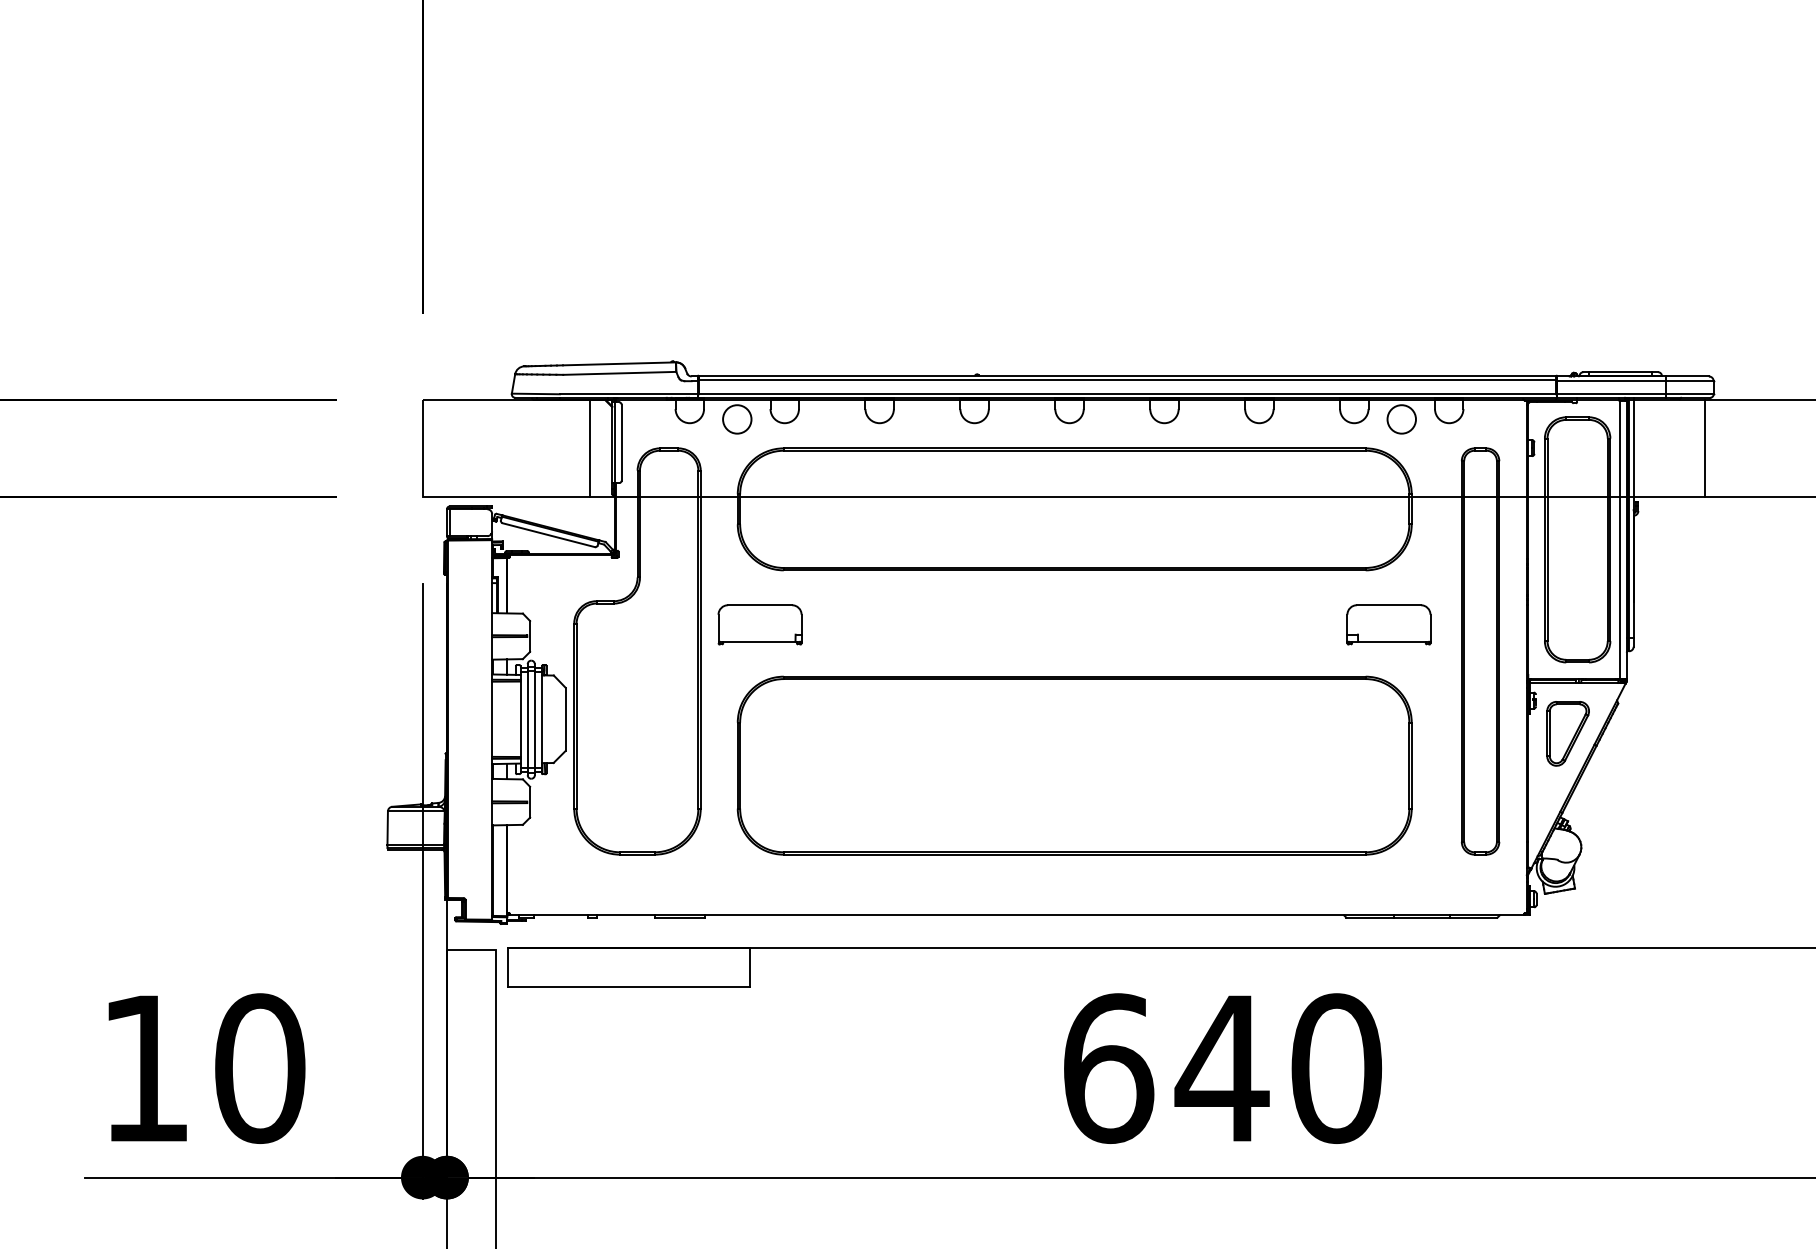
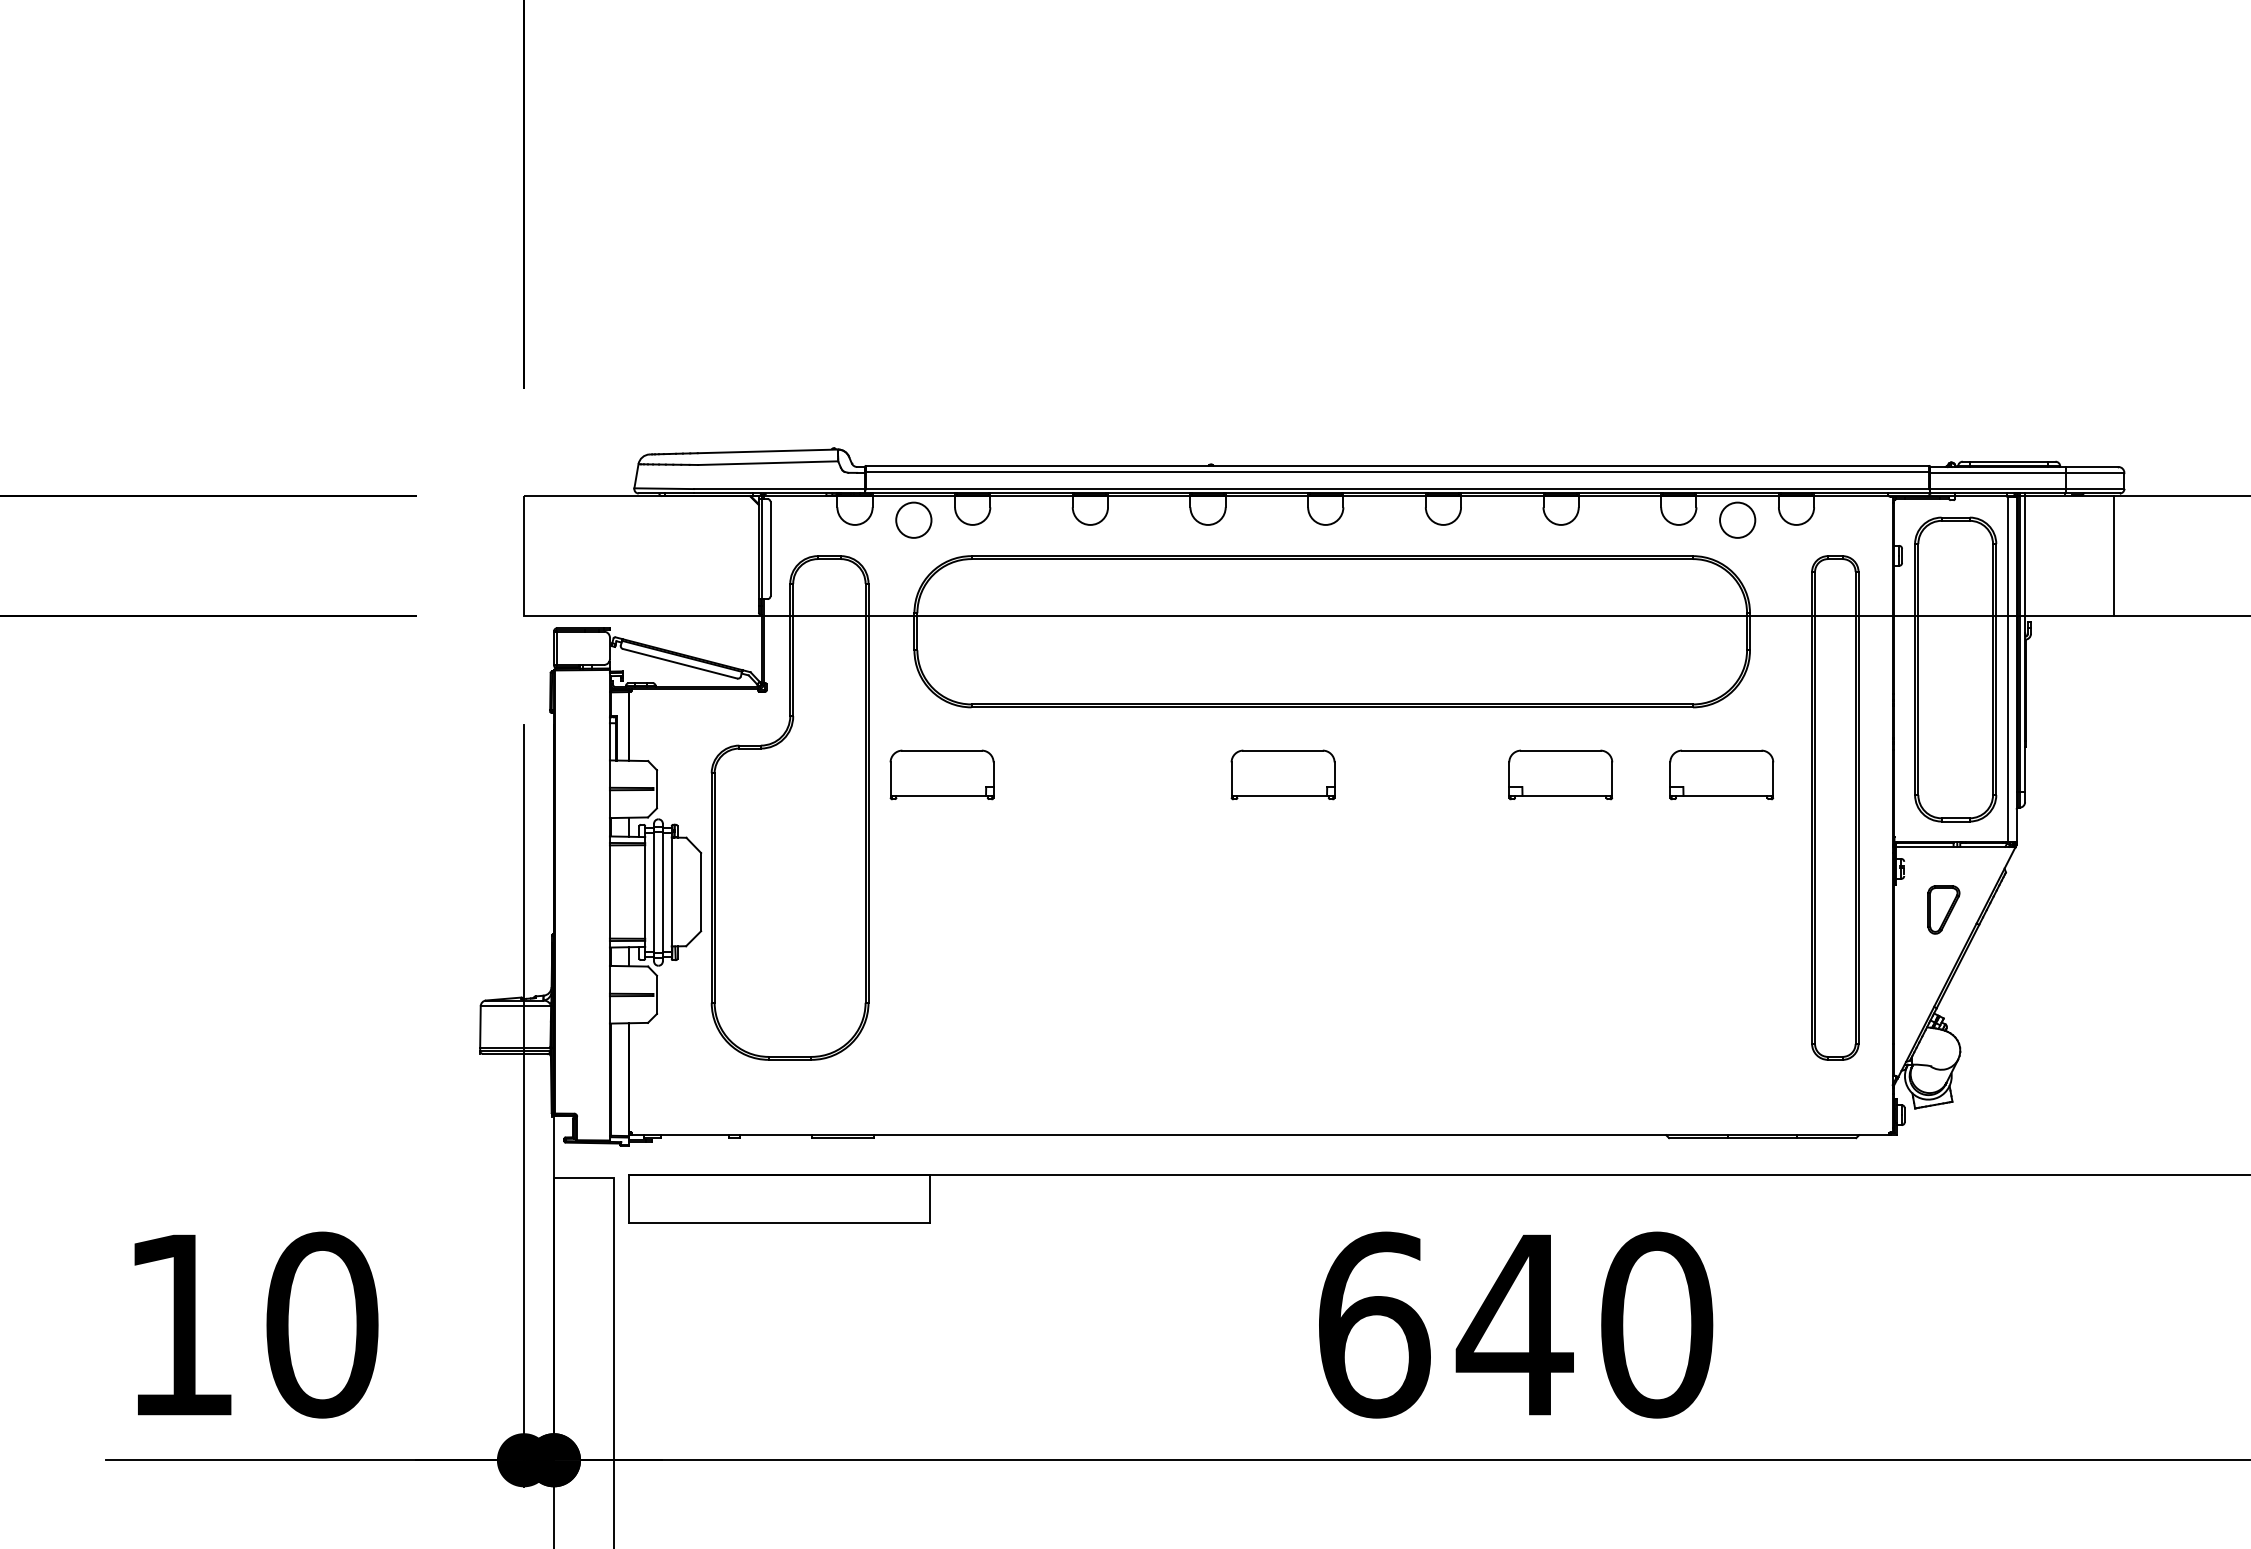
line: (590, 448) -> (731, 556), removed
part: (1034, 624) -> (1282, 774), added
part: (1258, 624) -> (1560, 774), added
part: (1567, 733) -> (1943, 909), size x0.6
part: (1074, 765) -> (1331, 949), removed

